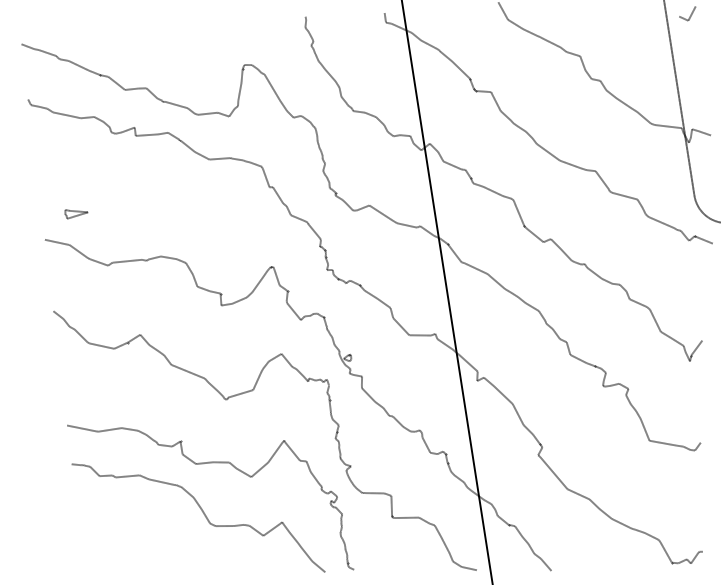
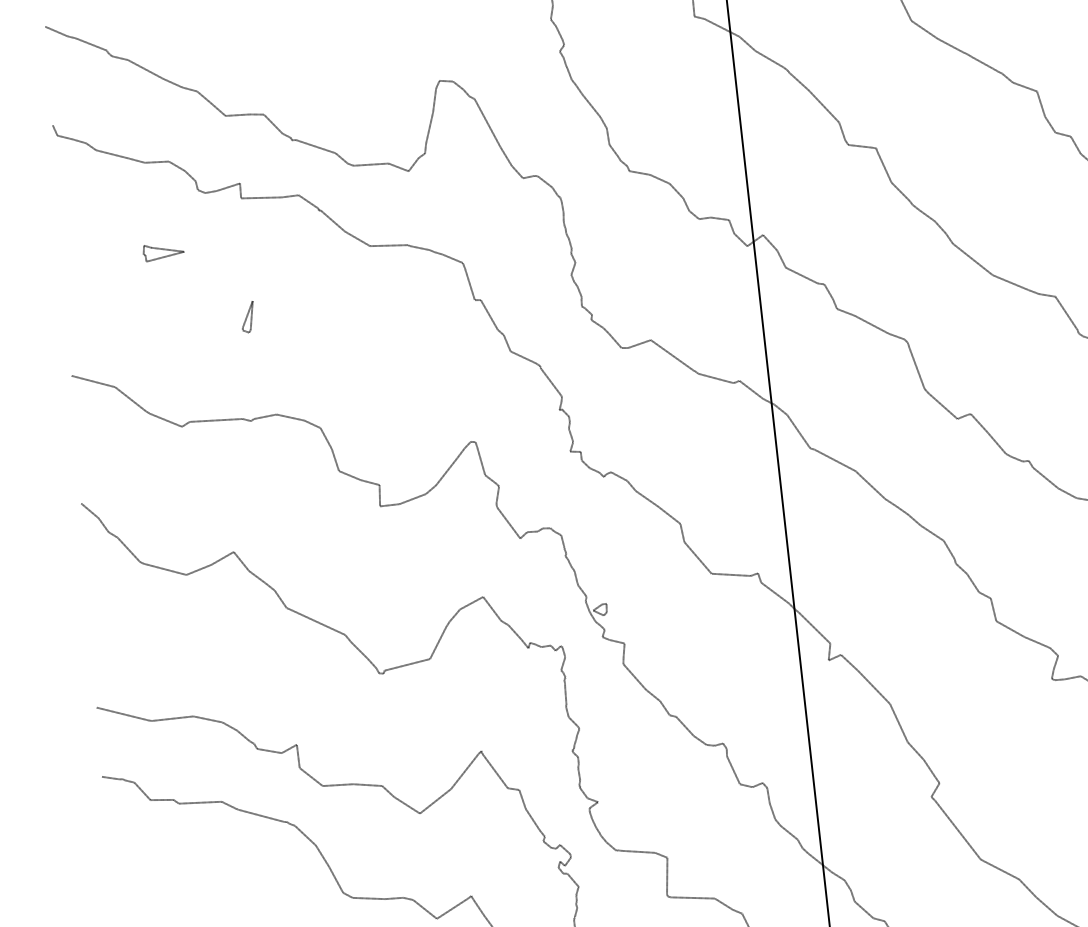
part: (142, 202) -> (247, 317), added
part: (76, 214) -> (163, 254), moved

